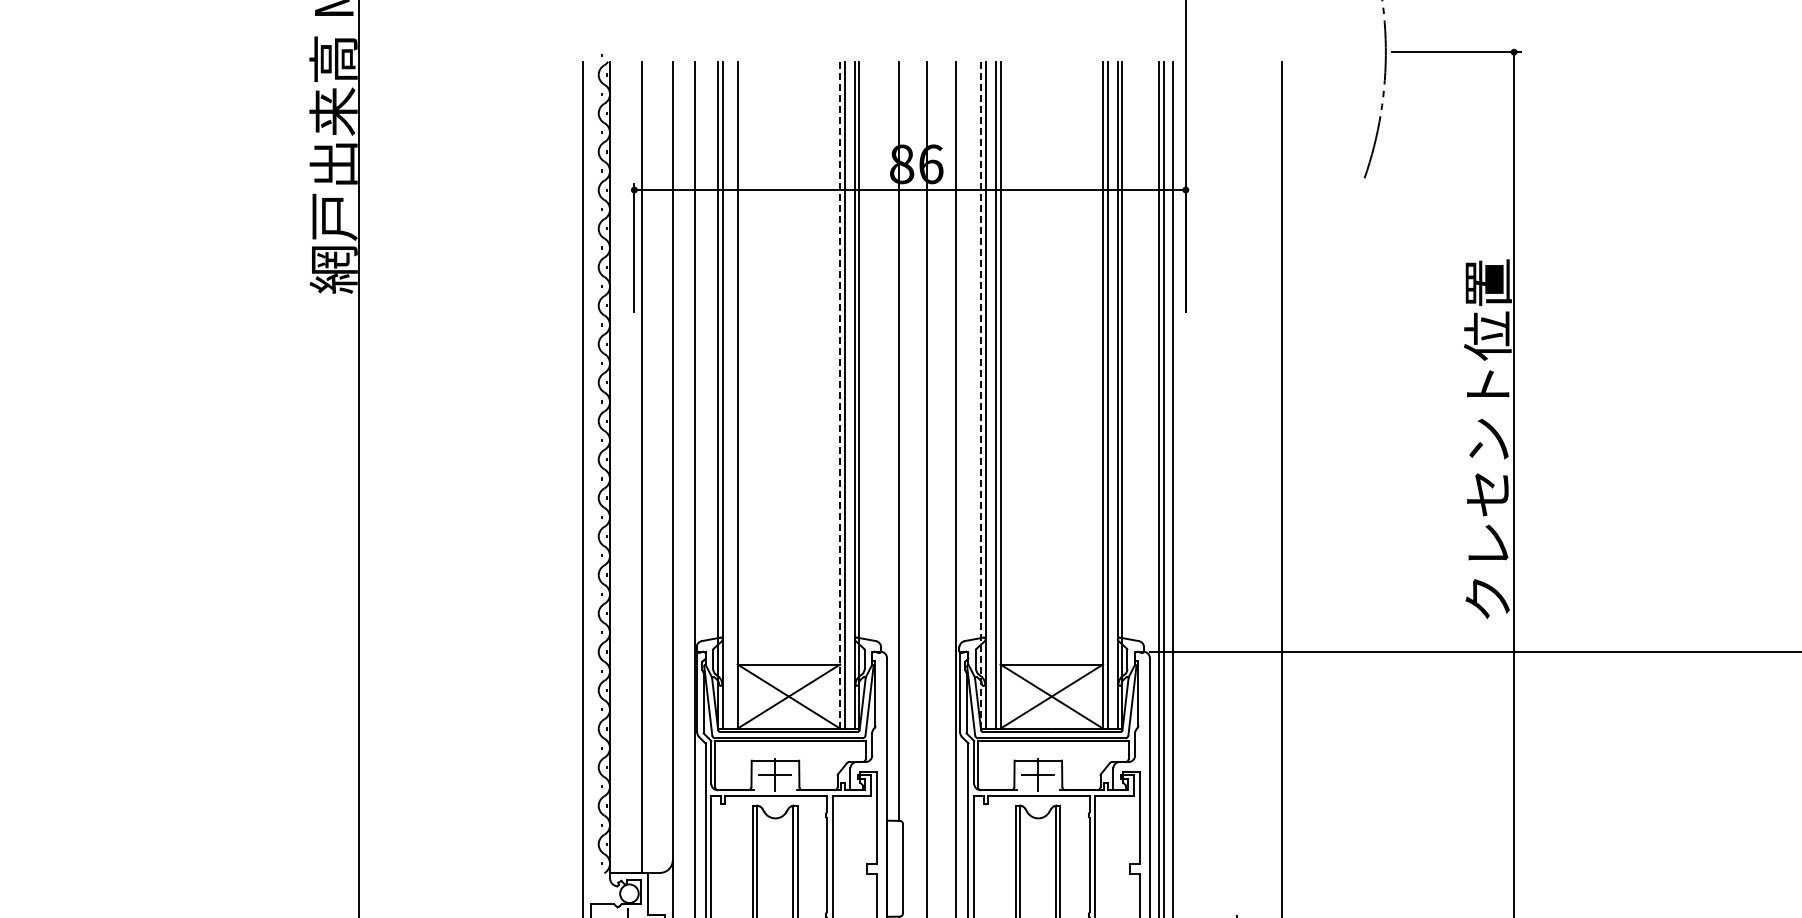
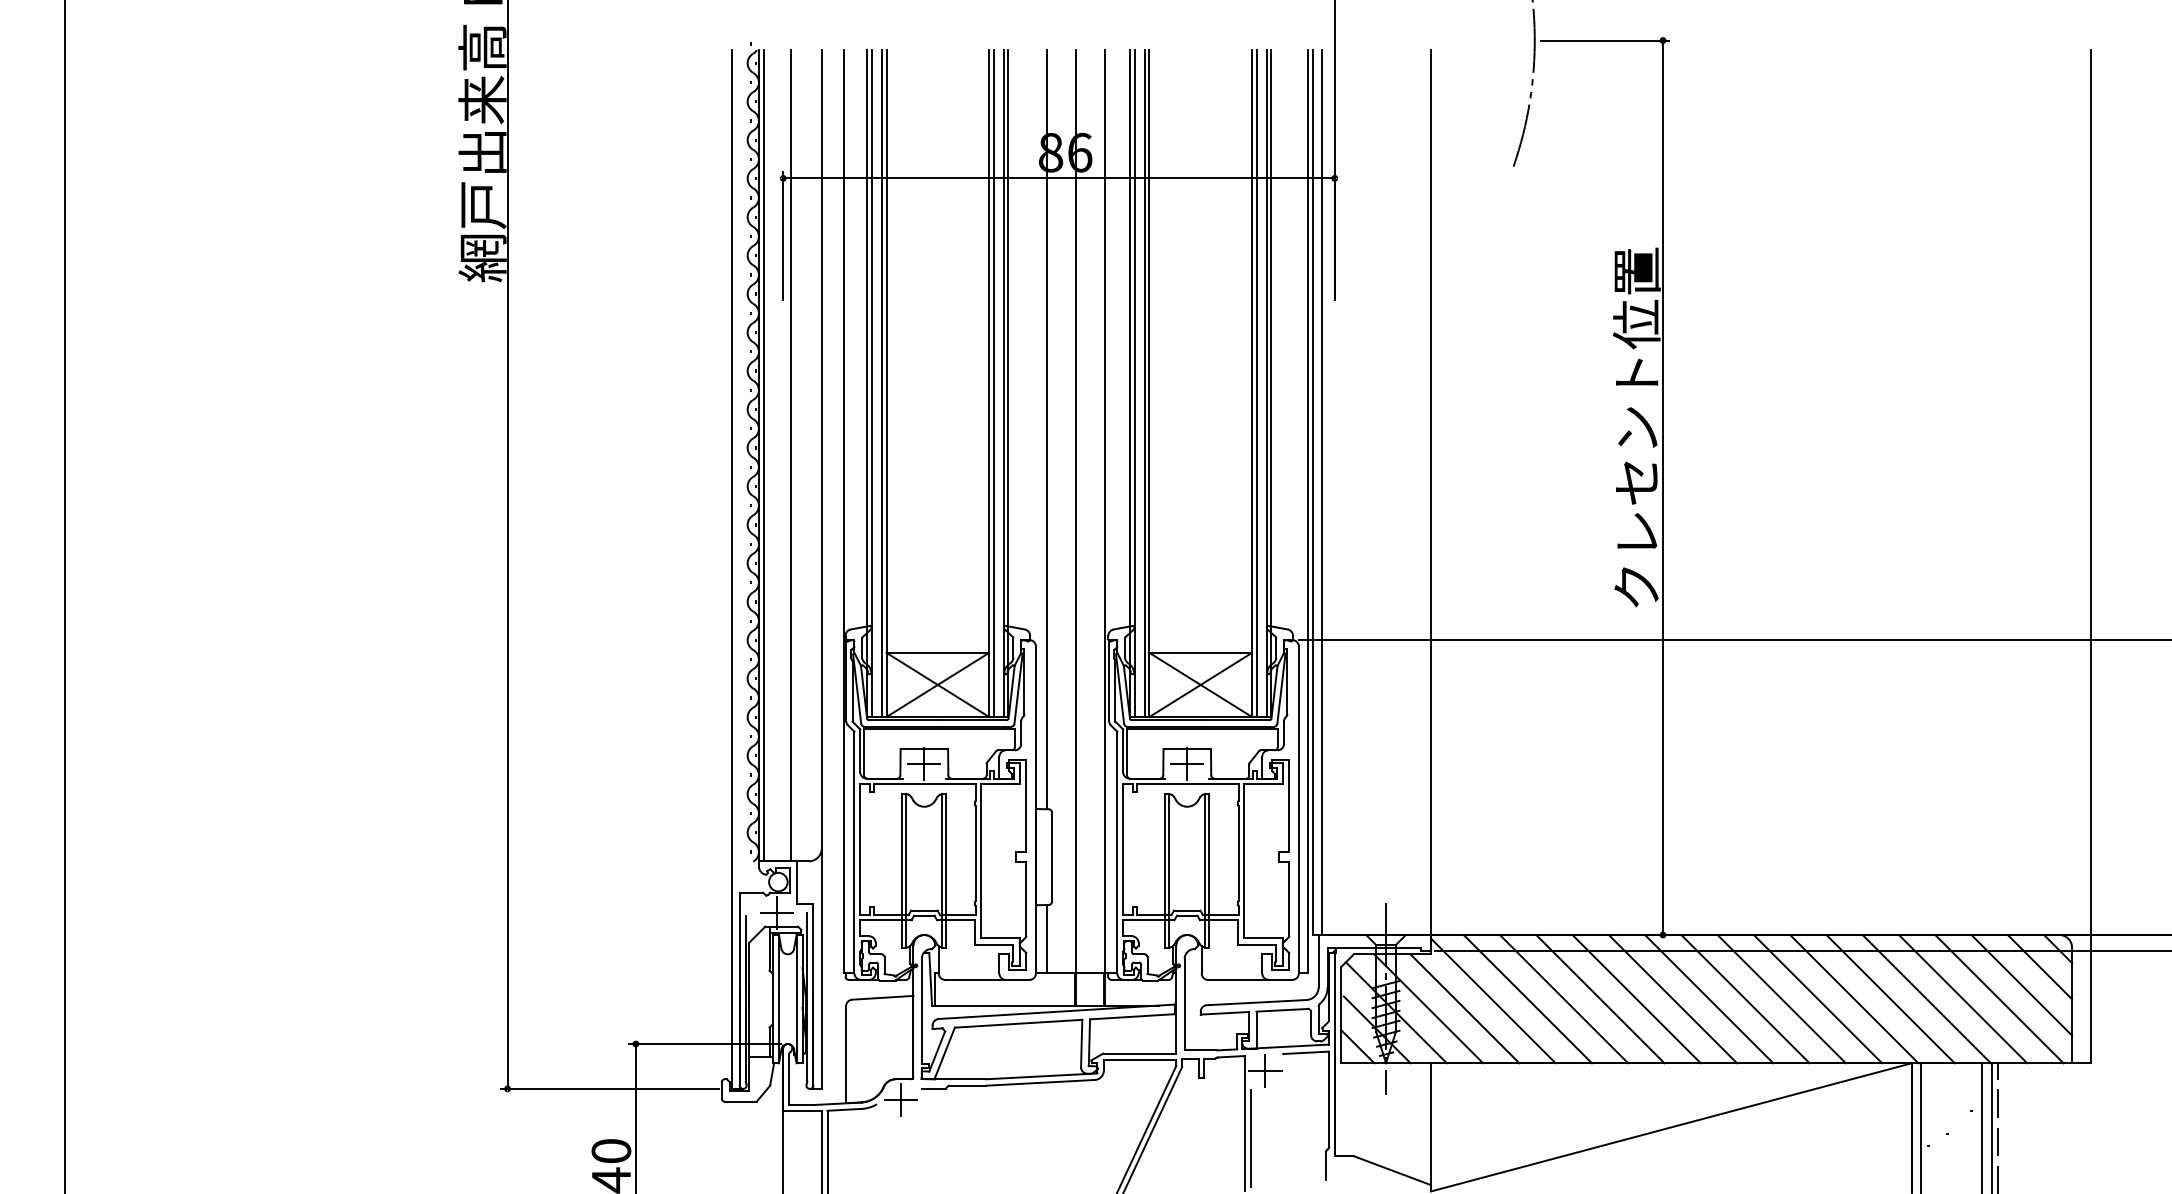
line: (733, 395) -> (882, 383), added
line: (840, 395) -> (989, 383), dashed -> solid
line: (981, 395) -> (1130, 383), dashed -> solid
line: (615, 467) -> (764, 455), added

